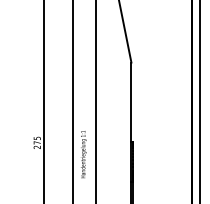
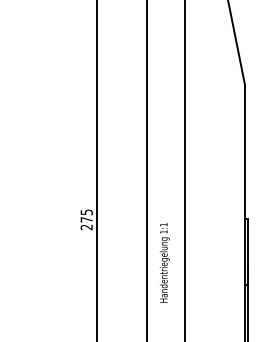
text: (83, 154) -> (164, 262), moved

